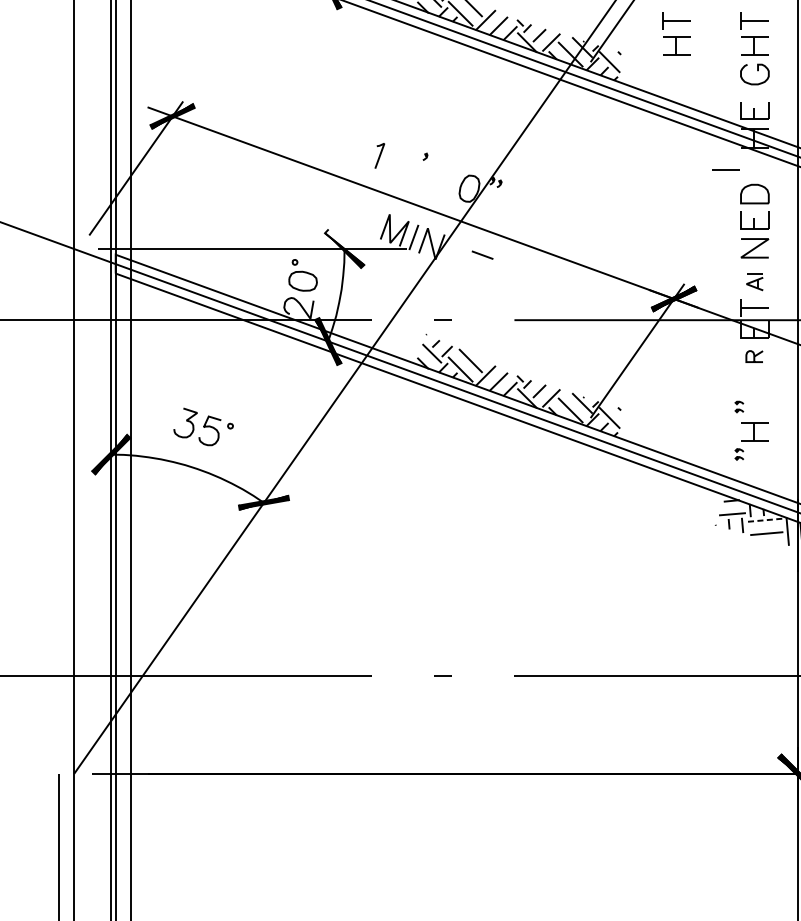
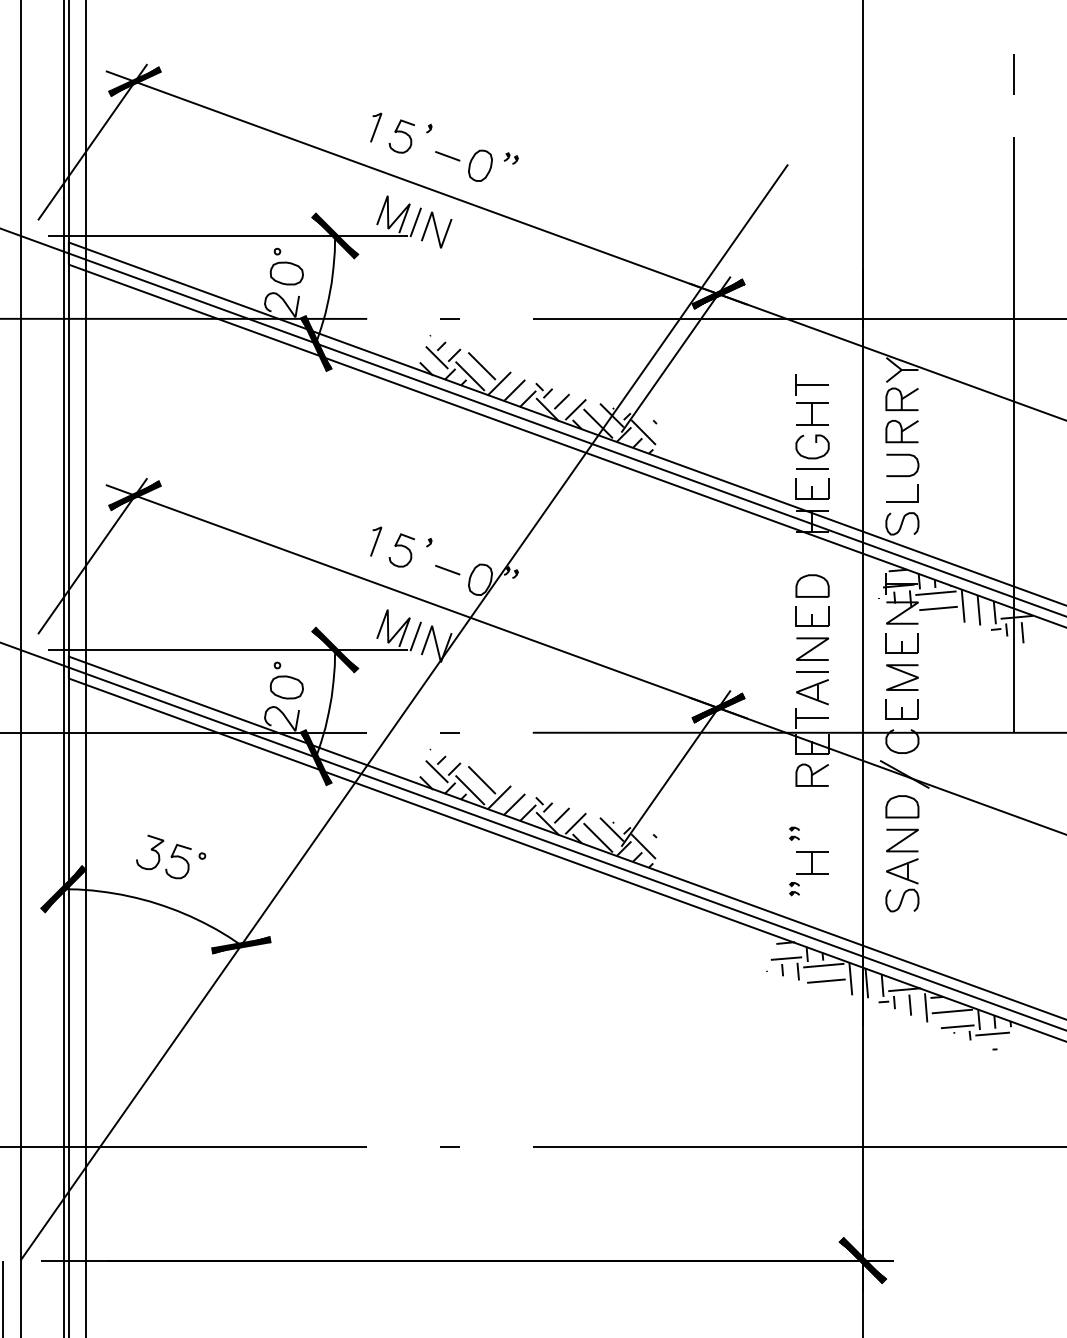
part: (675, 33) -> (720, 399), removed
curve: (403, 160) -> (403, 547), added
line: (725, 169) -> (812, 468), moved
fill: (344, 246) -> (335, 647), added
line: (482, 255) -> (447, 570), moved
part: (754, 282) -> (812, 688), size x1.67
part: (753, 356) -> (811, 774), size x1.67
line: (764, 520) -> (823, 965), dashed -> solid

